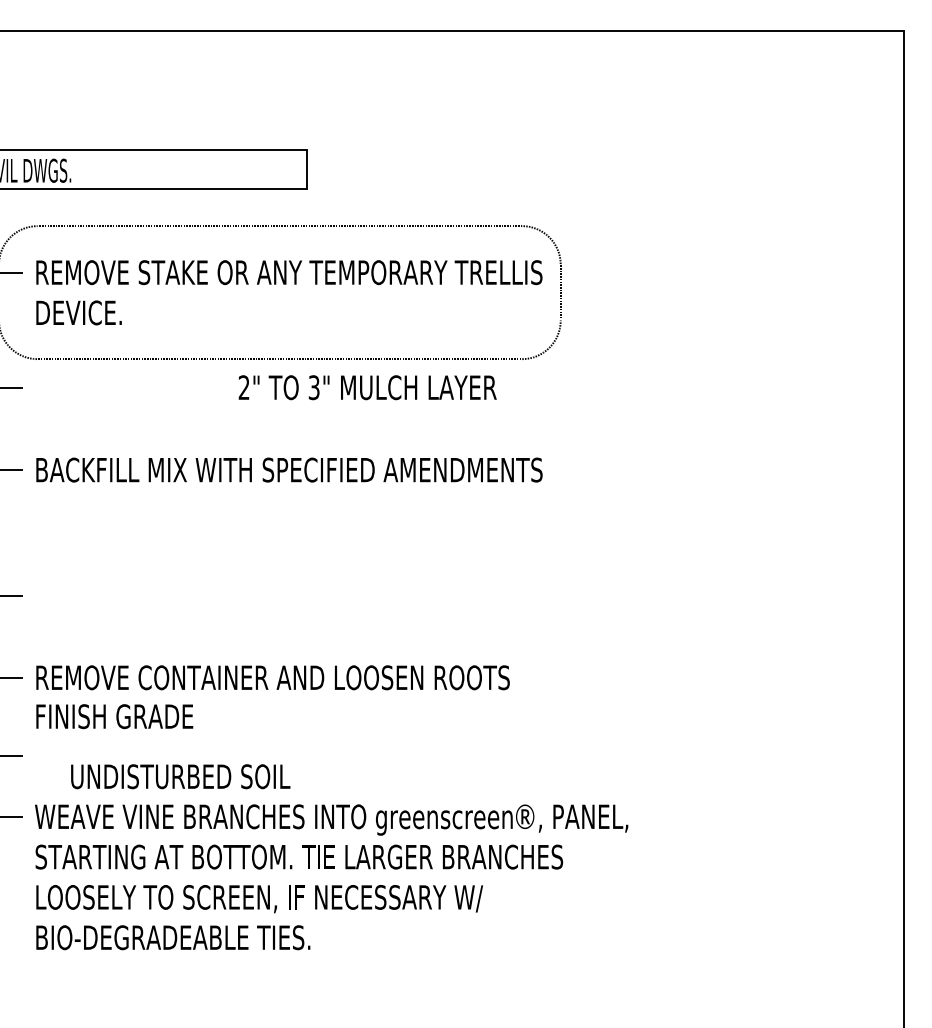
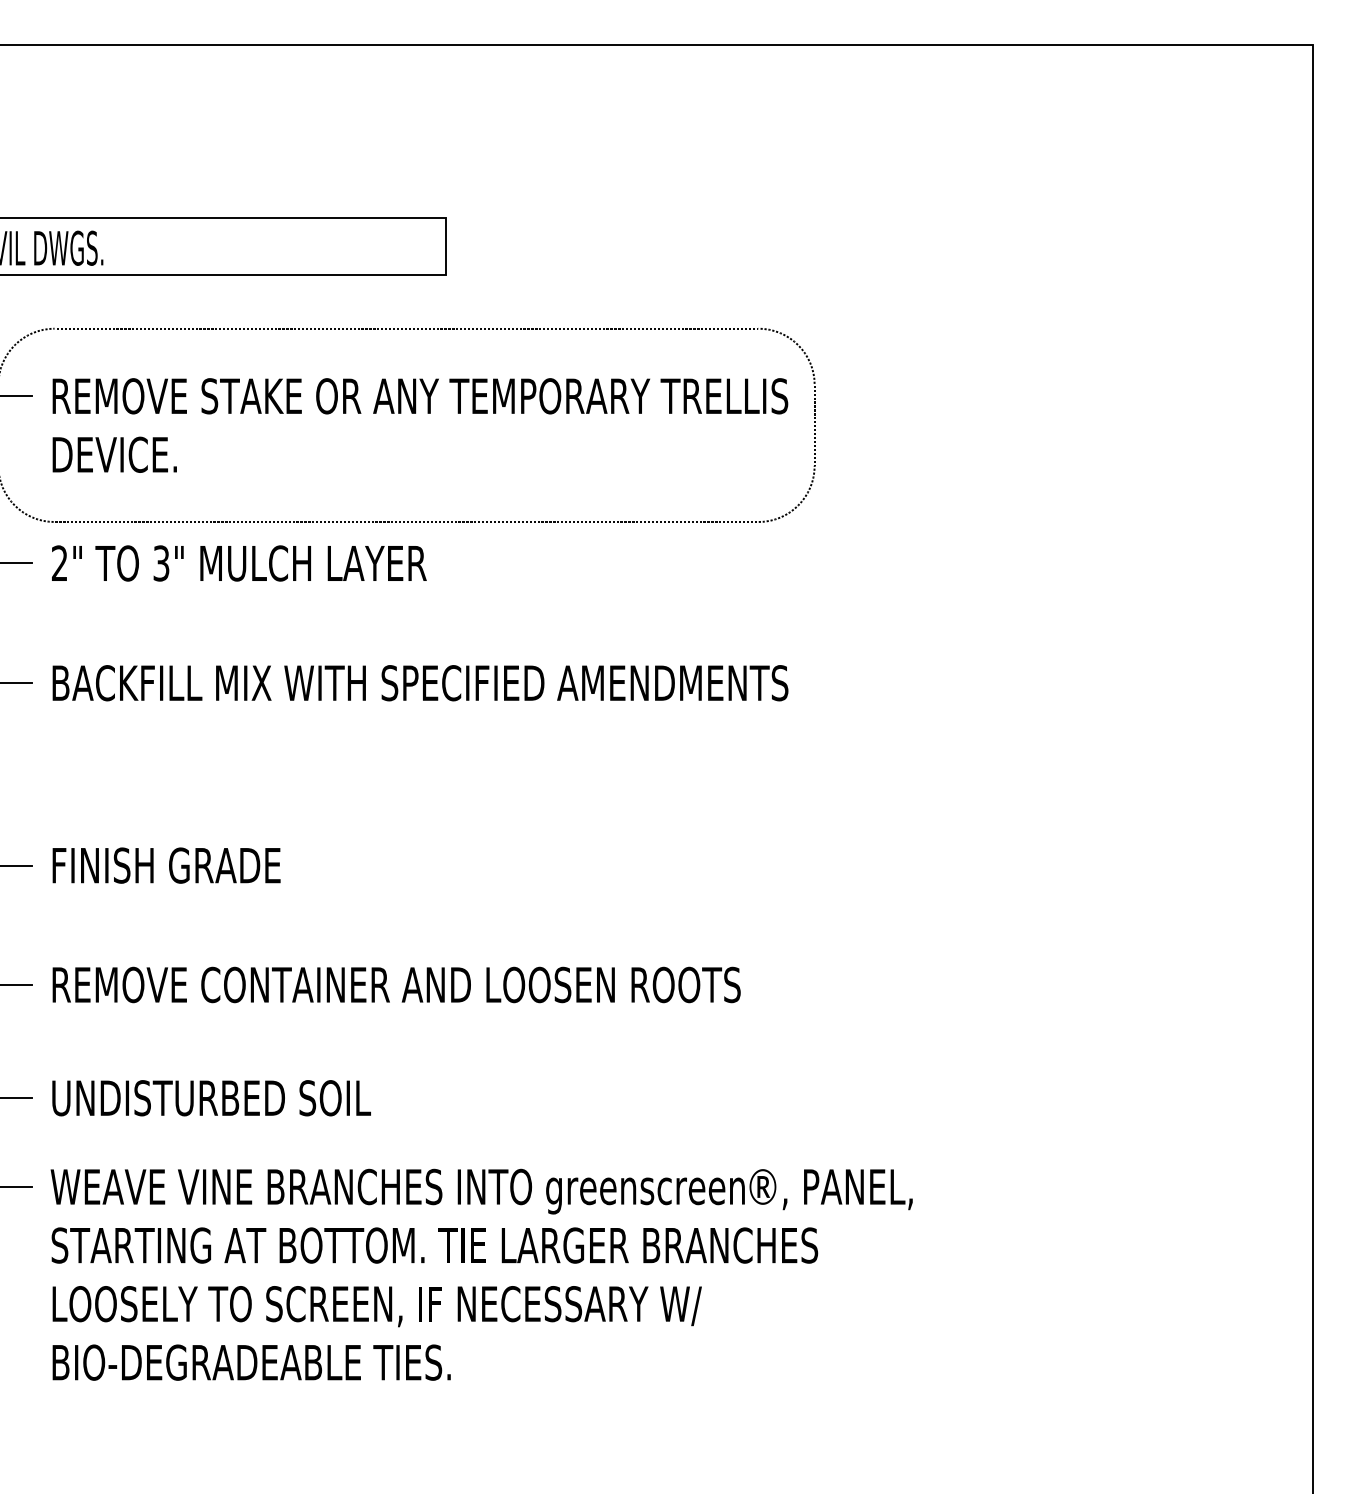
text: (367, 387) -> (238, 563), moved
text: (114, 716) -> (166, 865), moved
text: (180, 776) -> (211, 1097), moved

